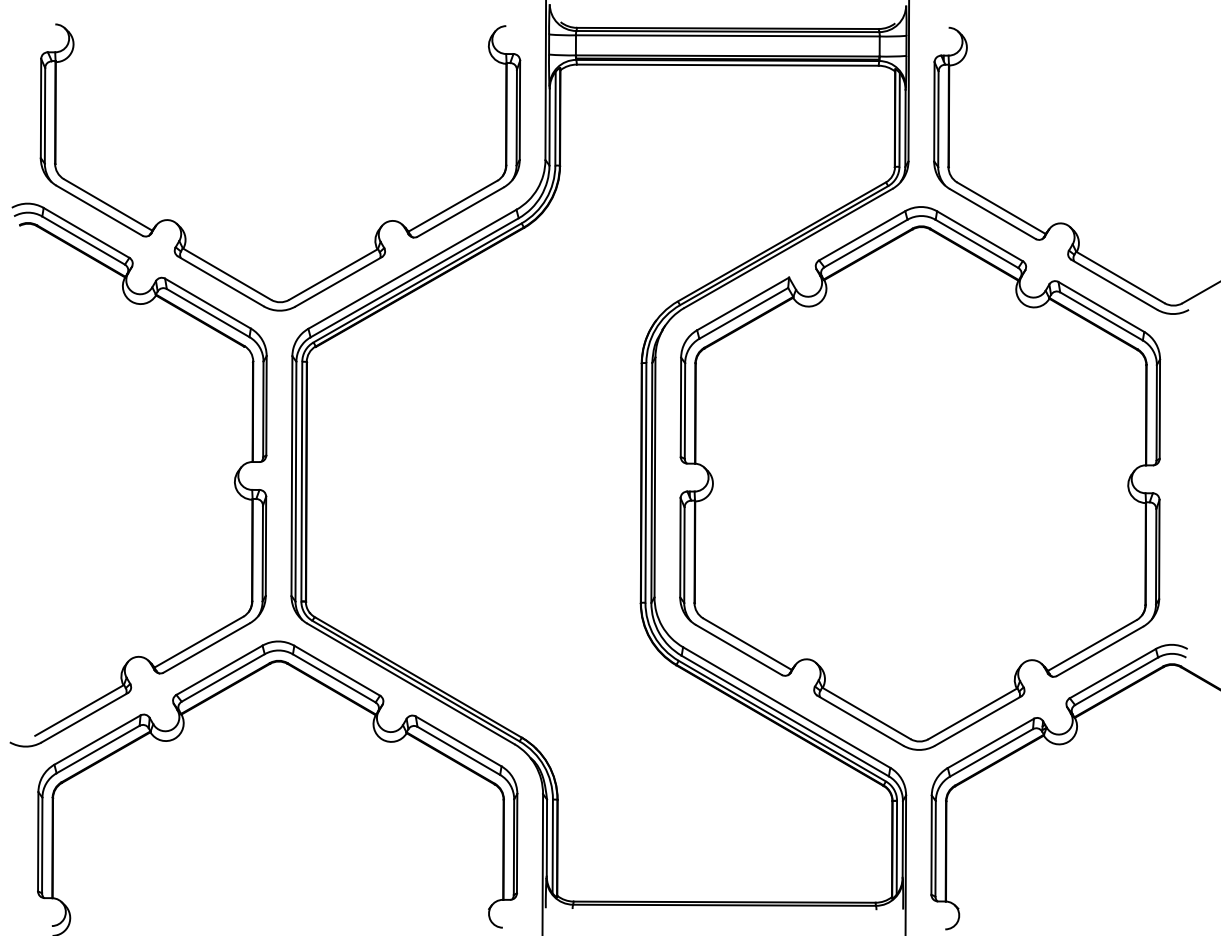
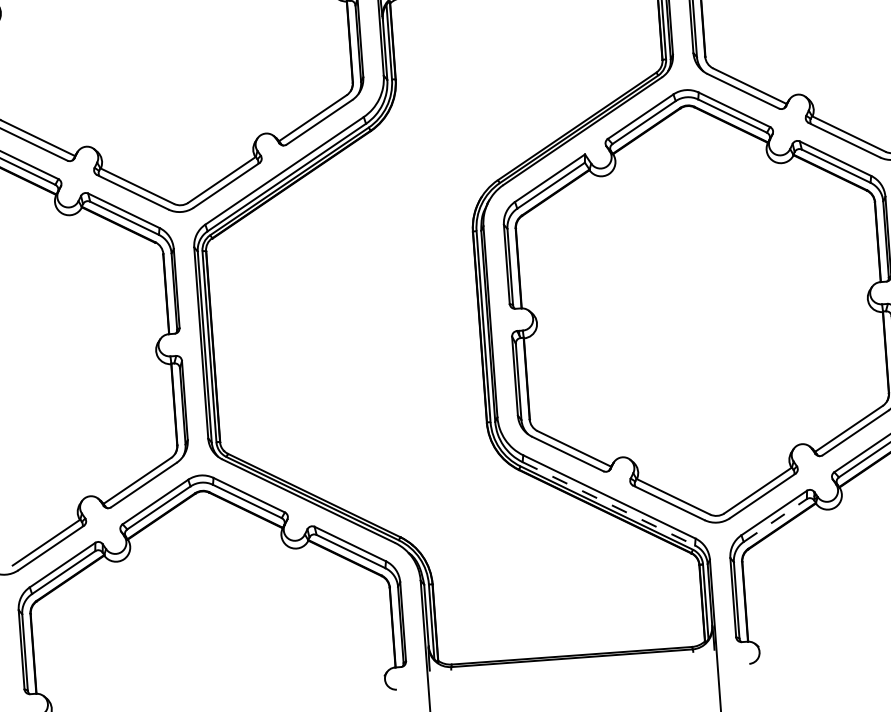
line: (785, 716) -> (609, 504), solid -> dashed
line: (991, 752) -> (775, 520), solid -> dashed

